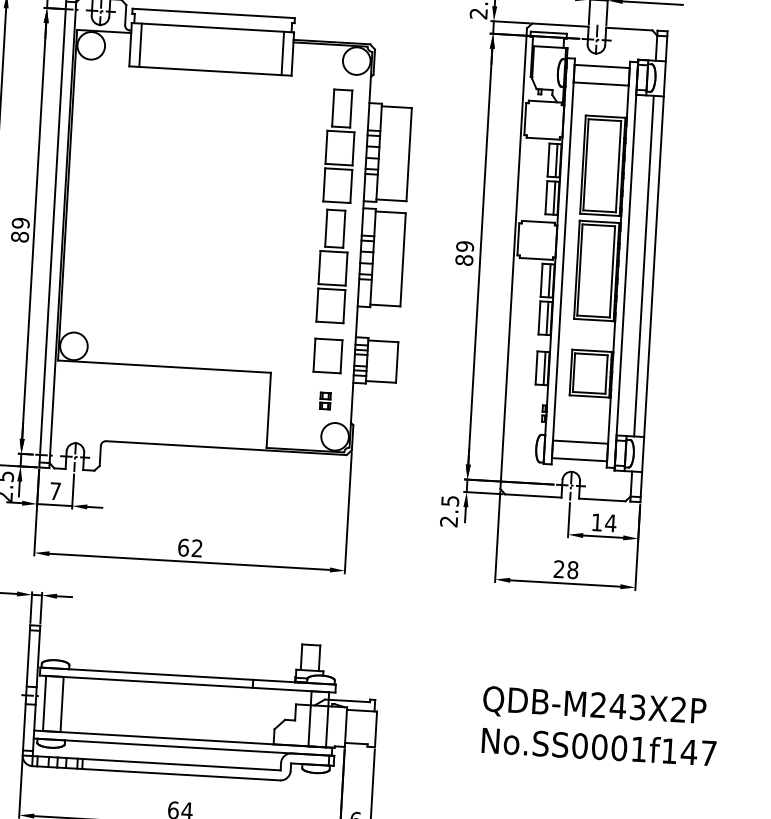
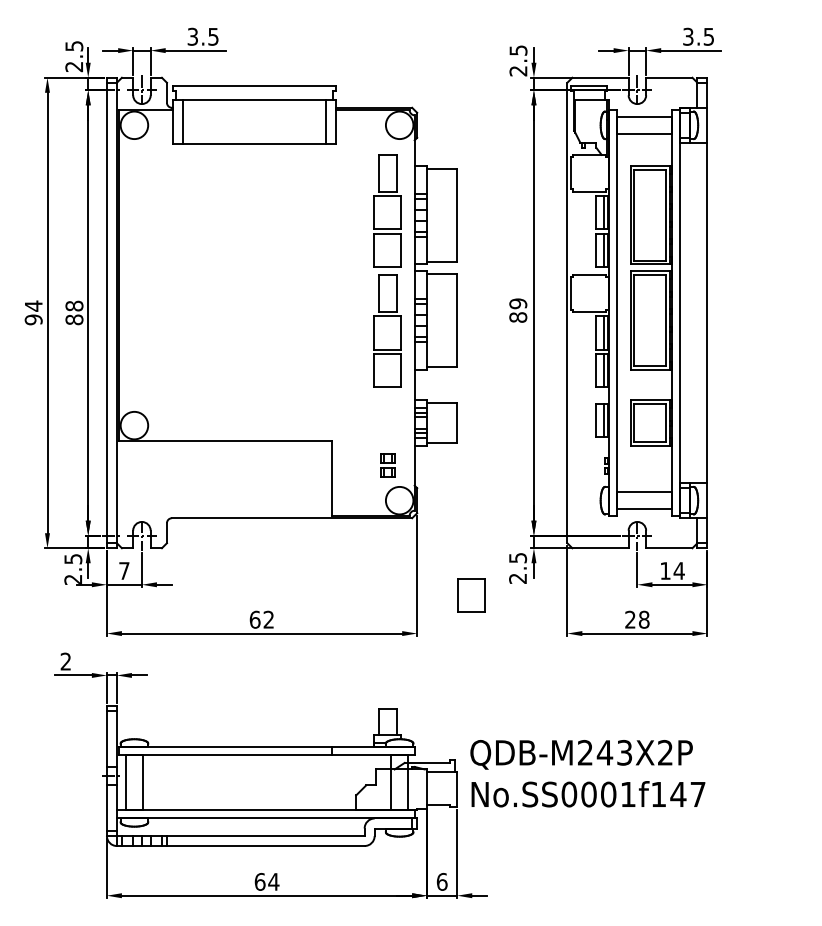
text: (20, 222) -> (74, 305), 89 -> 88
line: (644, 265) -> (697, 312), removed
part: (327, 355) -> (471, 595), moved
part: (324, 400) -> (387, 465), size x1.4
text: (599, 725) -> (587, 773), moved

